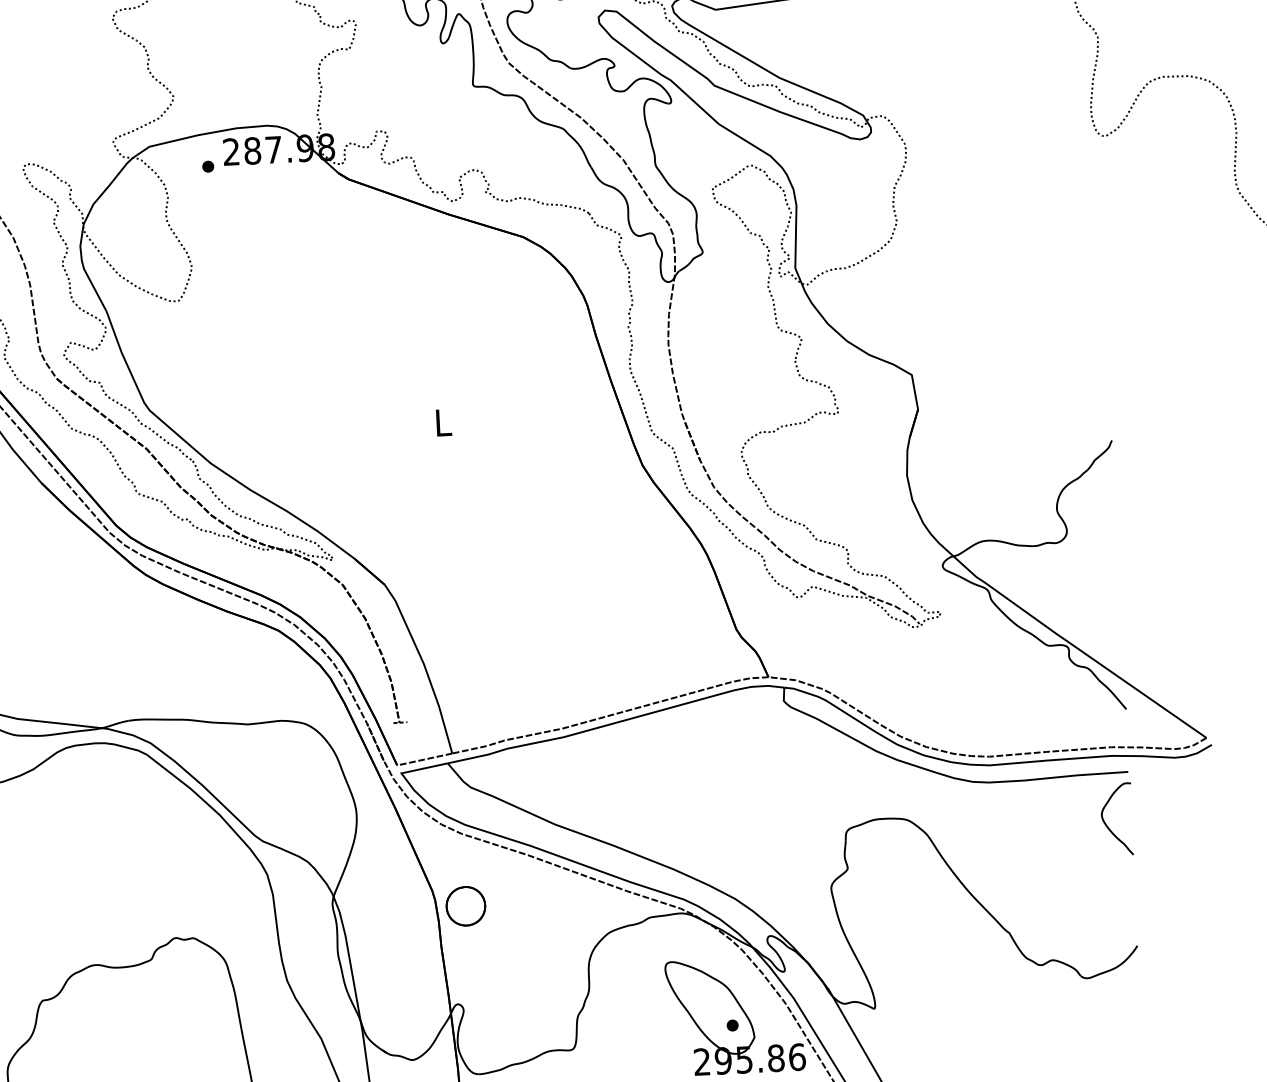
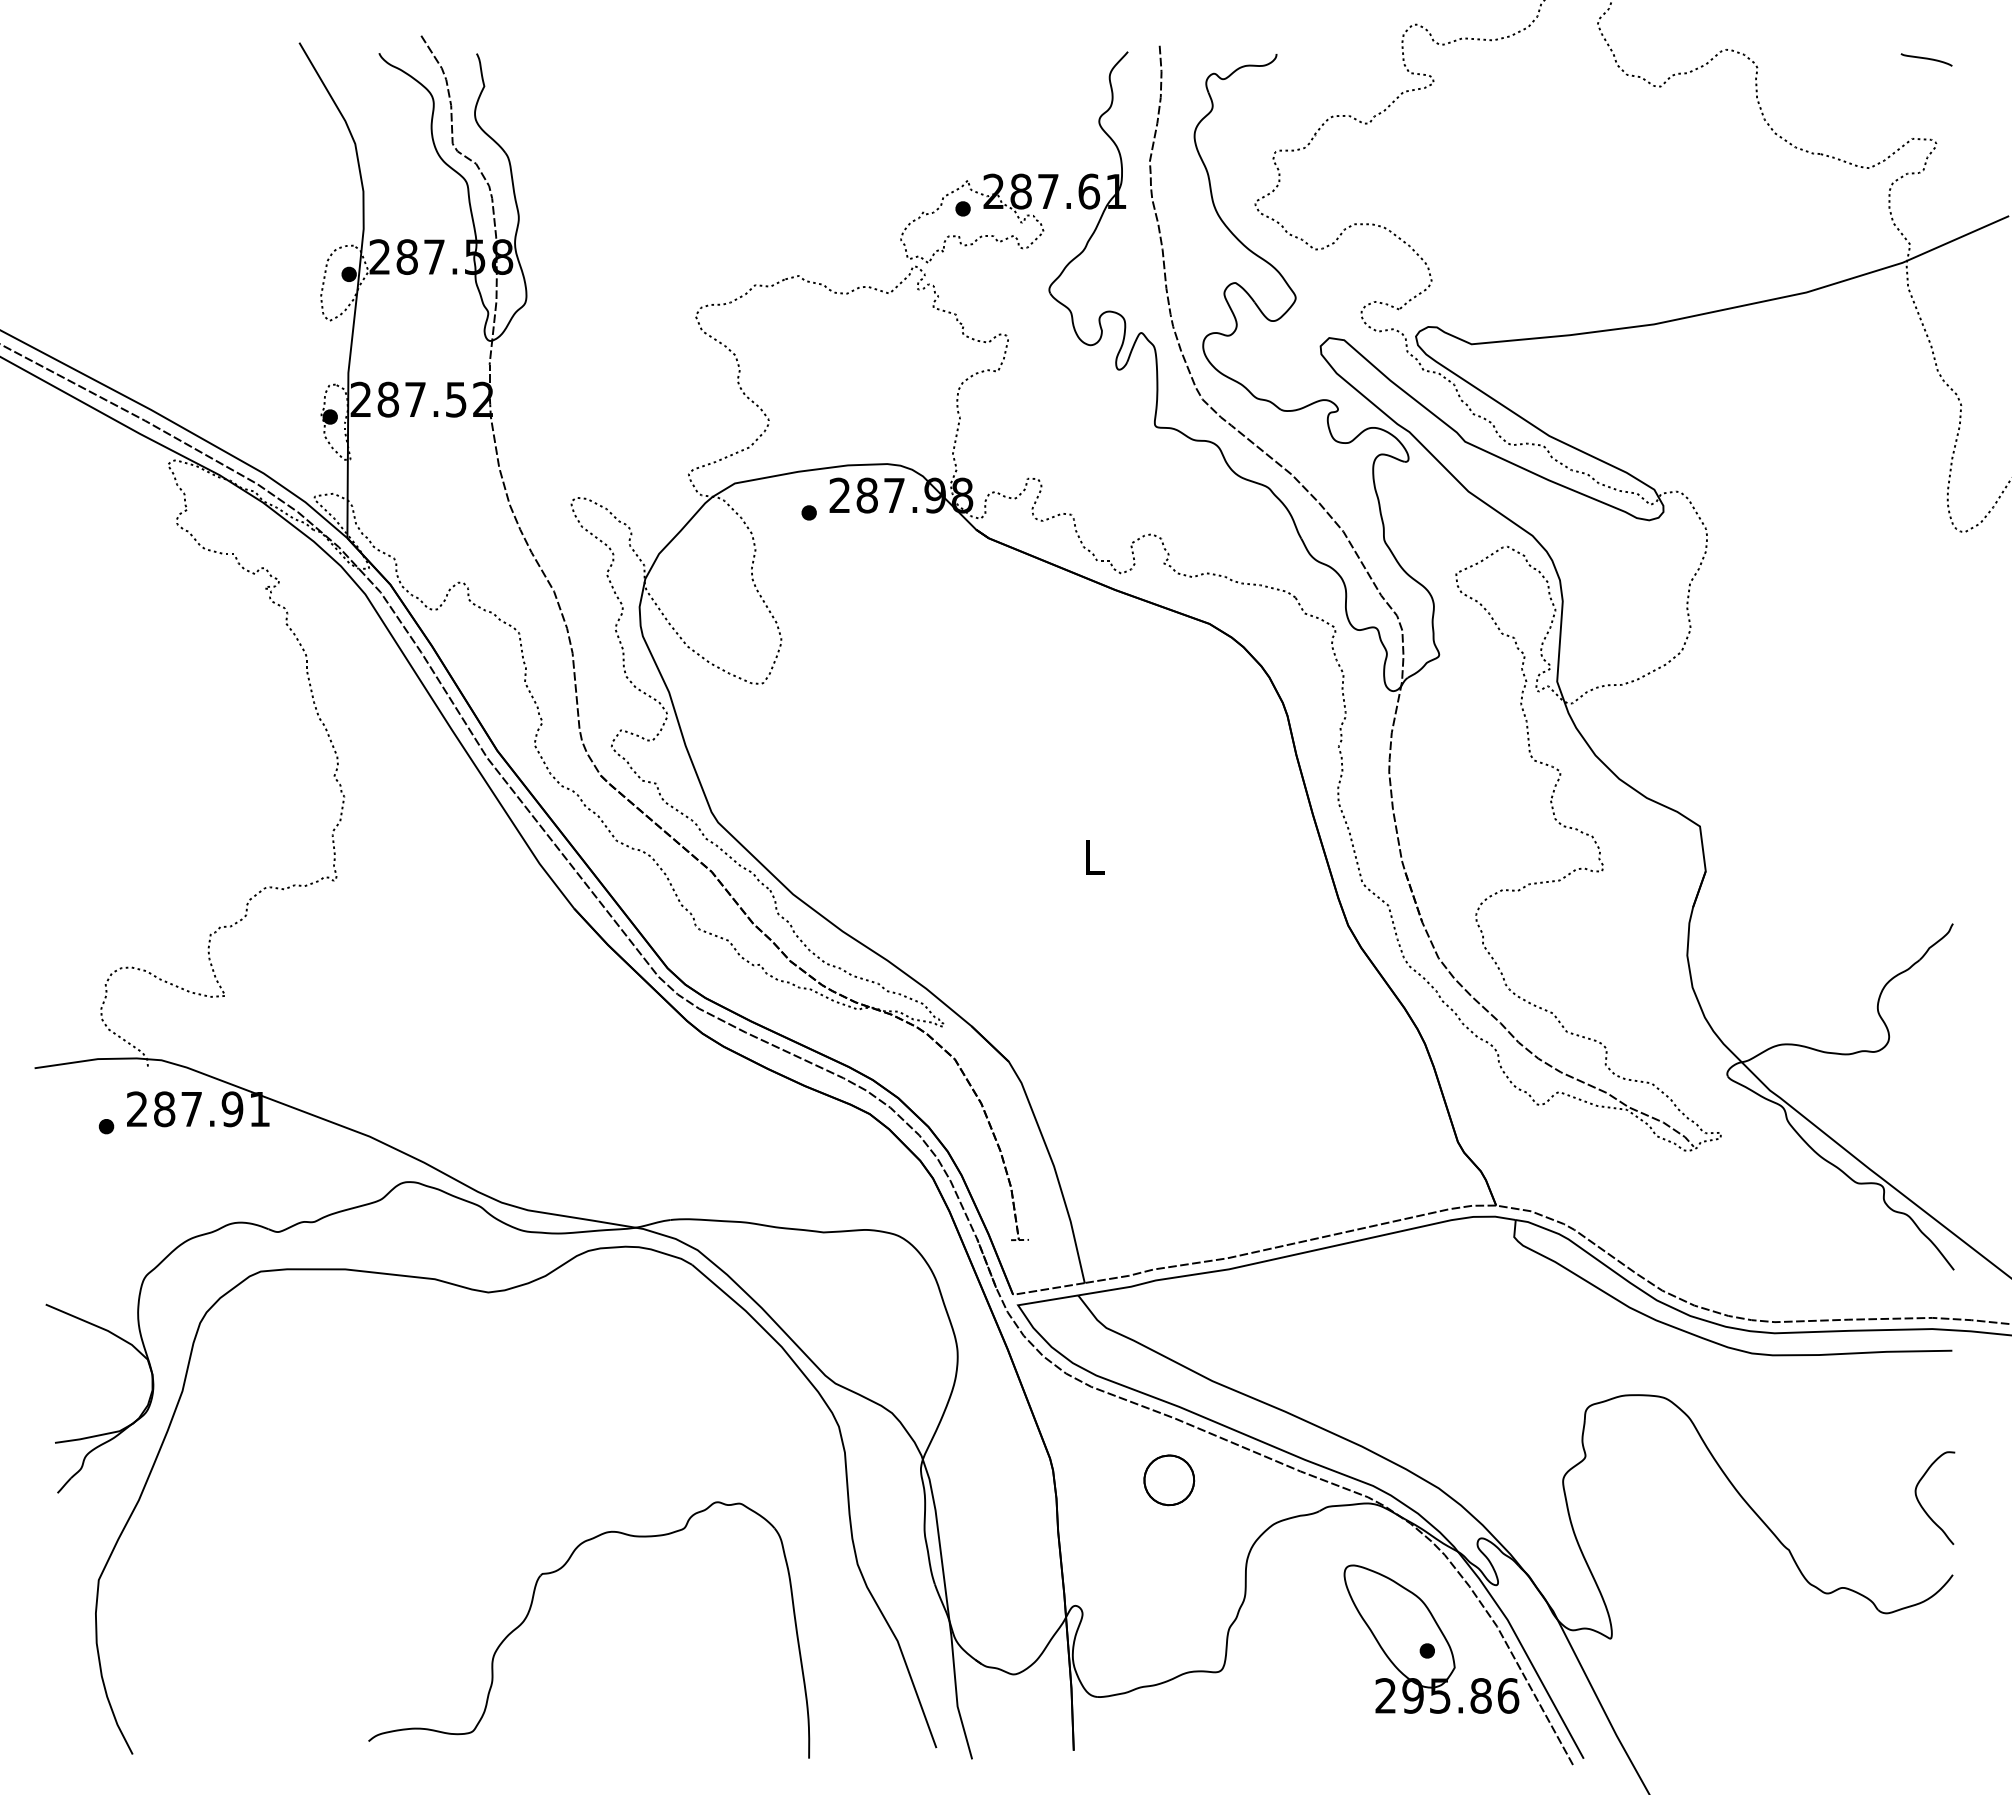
curve: (1106, 824) -> (1921, 1504), moved
part: (466, 906) -> (1169, 1480), moved

